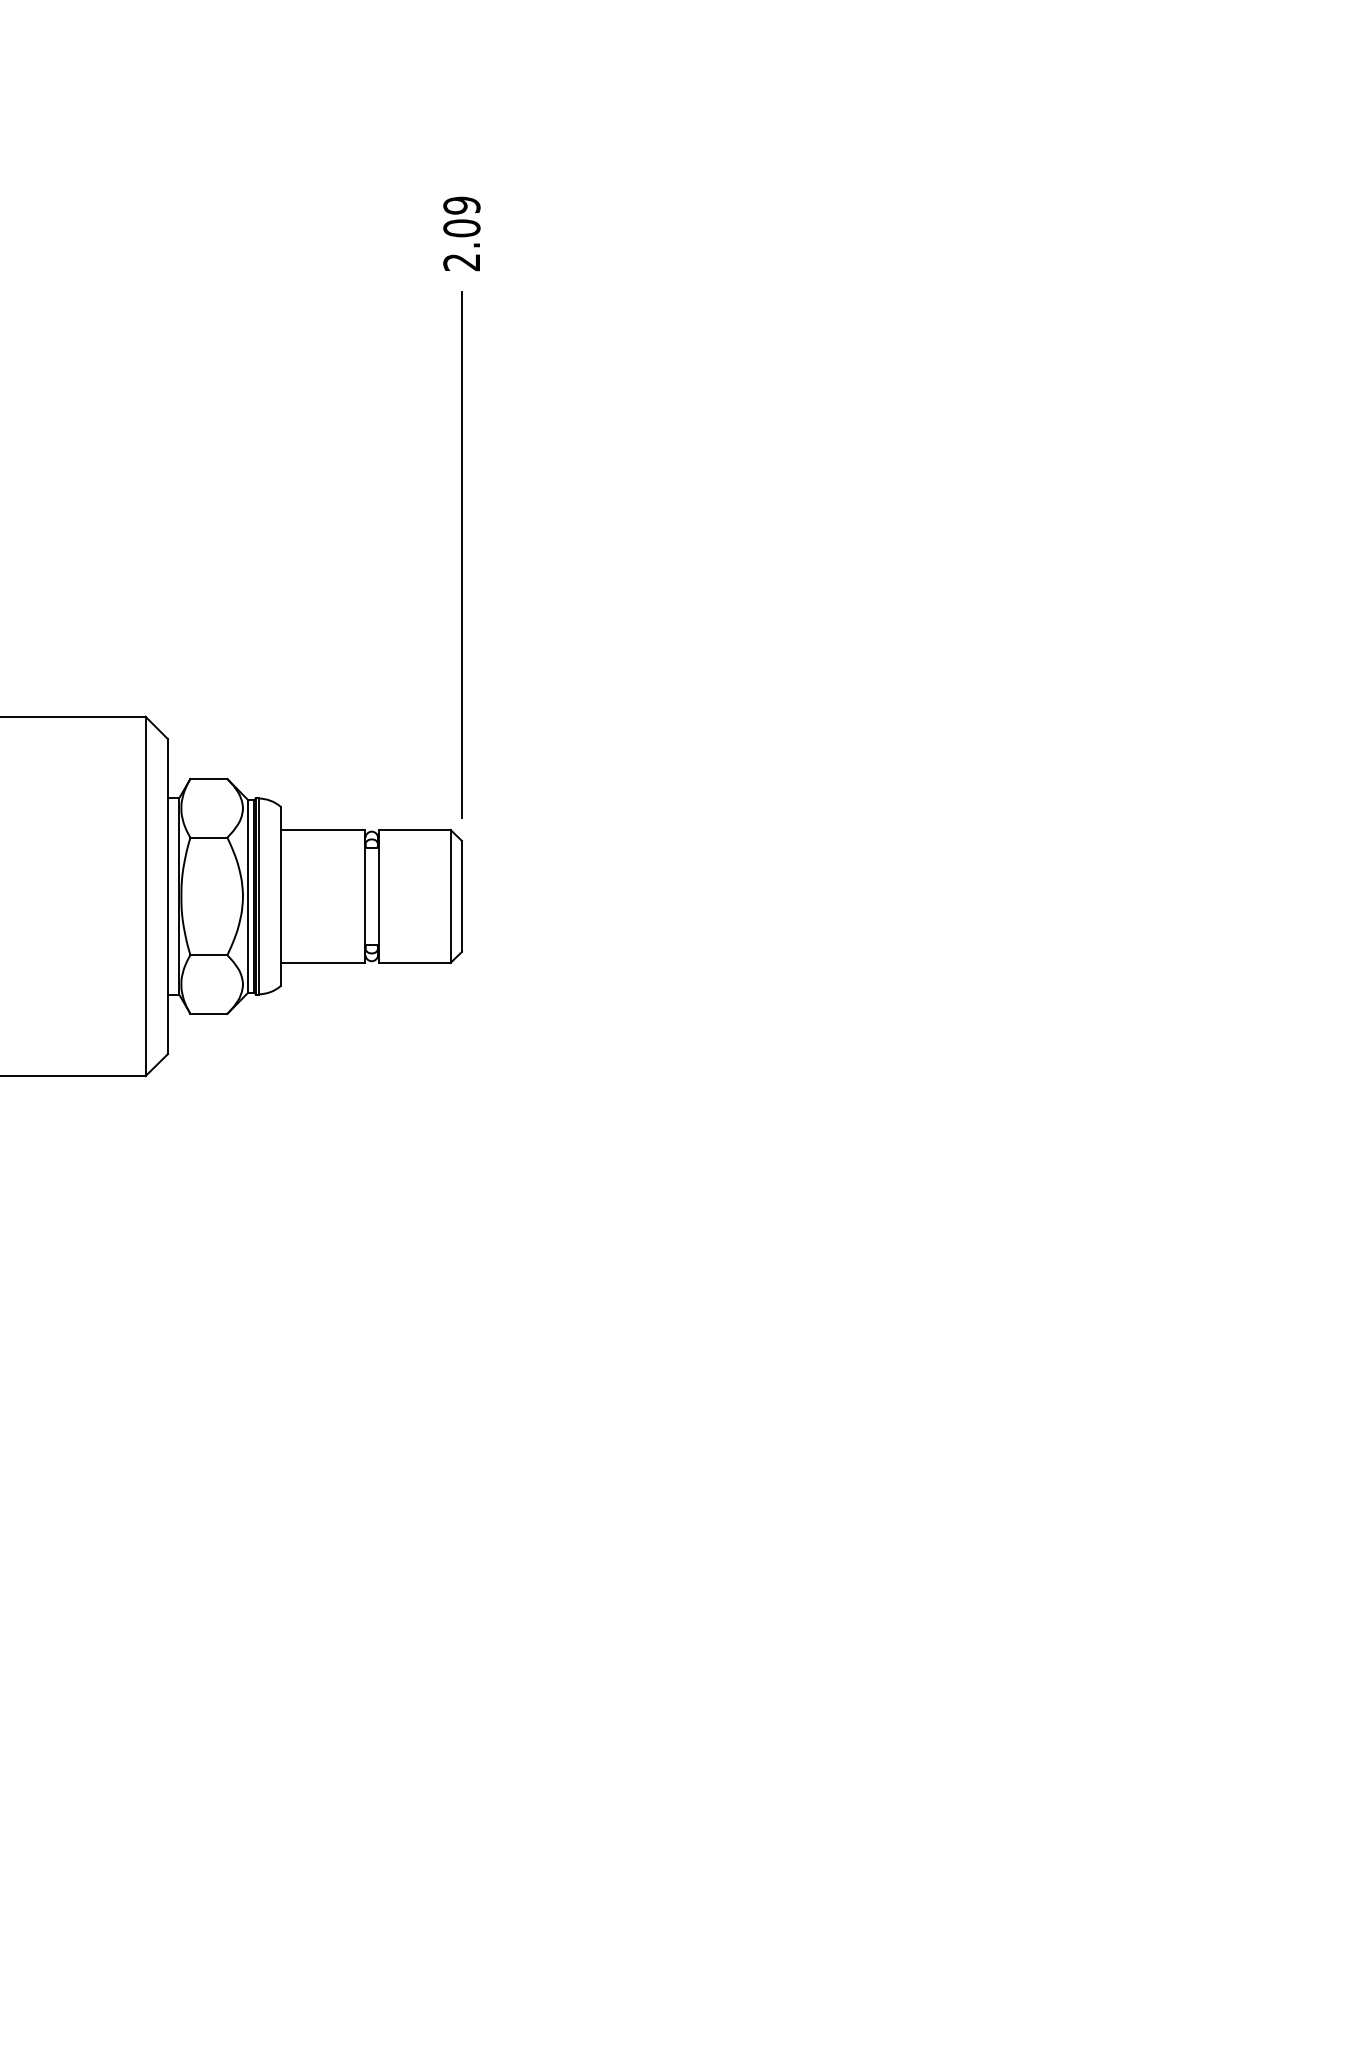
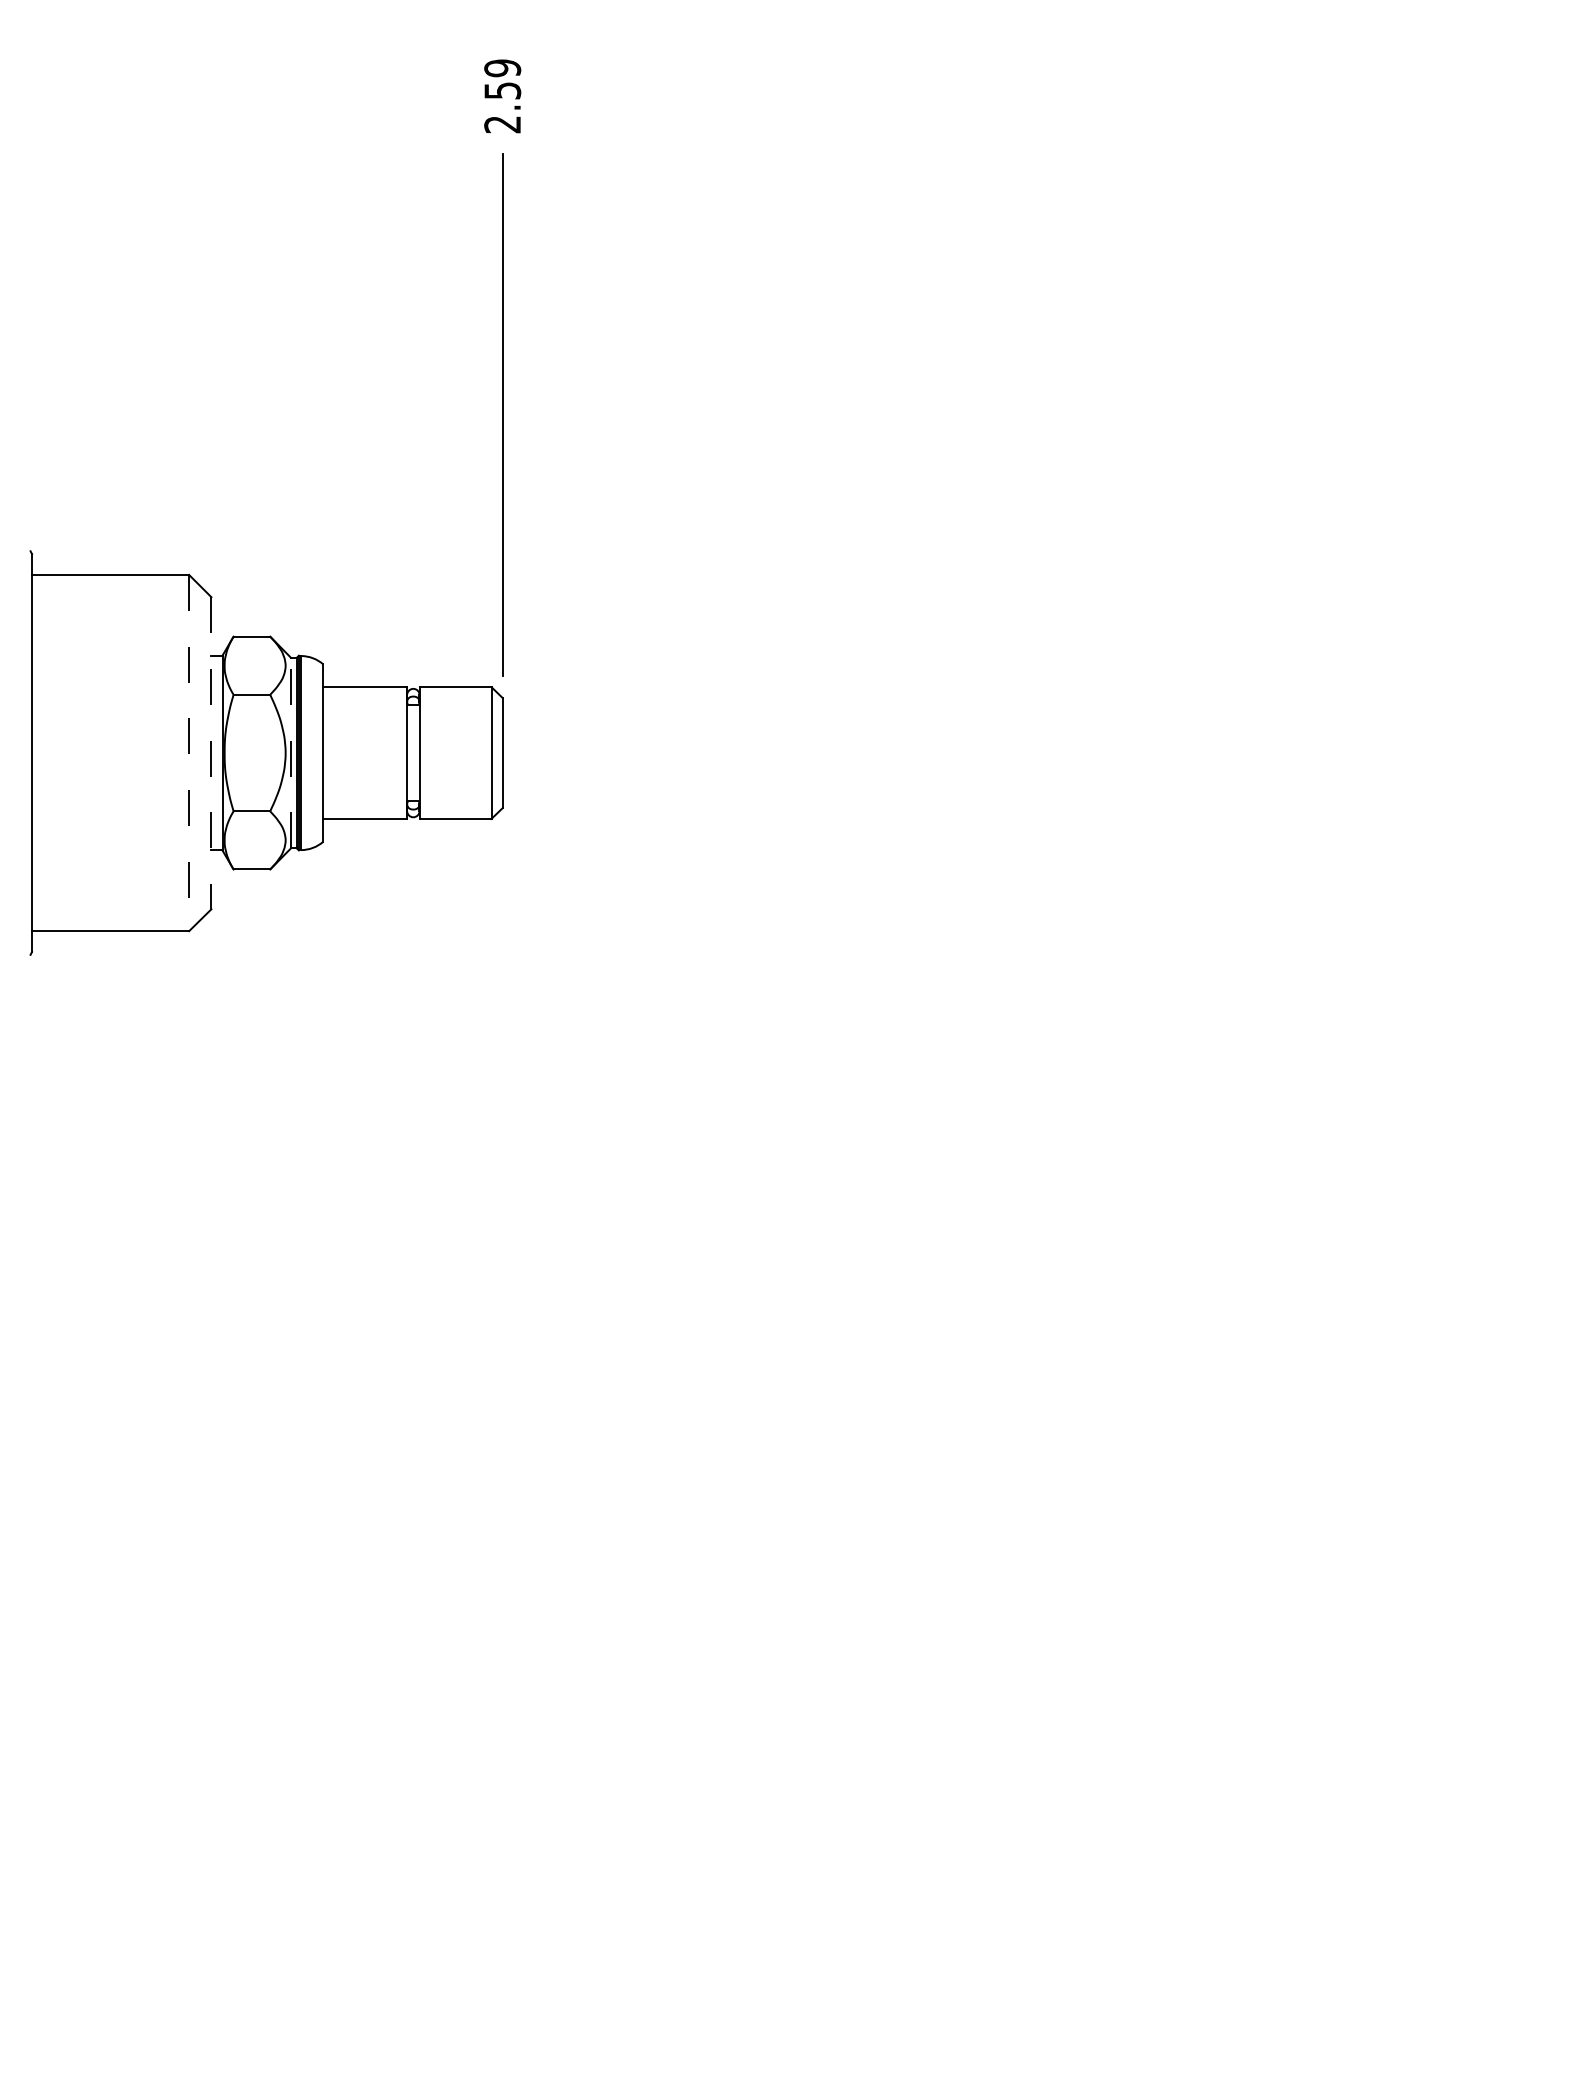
text: (461, 228) -> (502, 90), 2.09 -> 2.59
line: (248, 895) -> (291, 752), solid -> dashed
line: (145, 896) -> (189, 753), solid -> dashed
line: (168, 896) -> (211, 753), solid -> dashed

